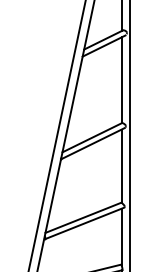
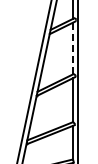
line: (122, 80) -> (73, 48), solid -> dashed

